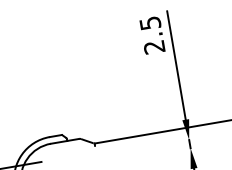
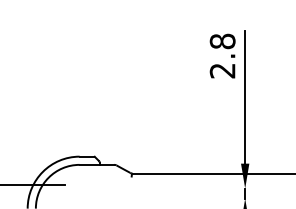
text: (150, 23) -> (222, 41), 2.5 -> 2.8

